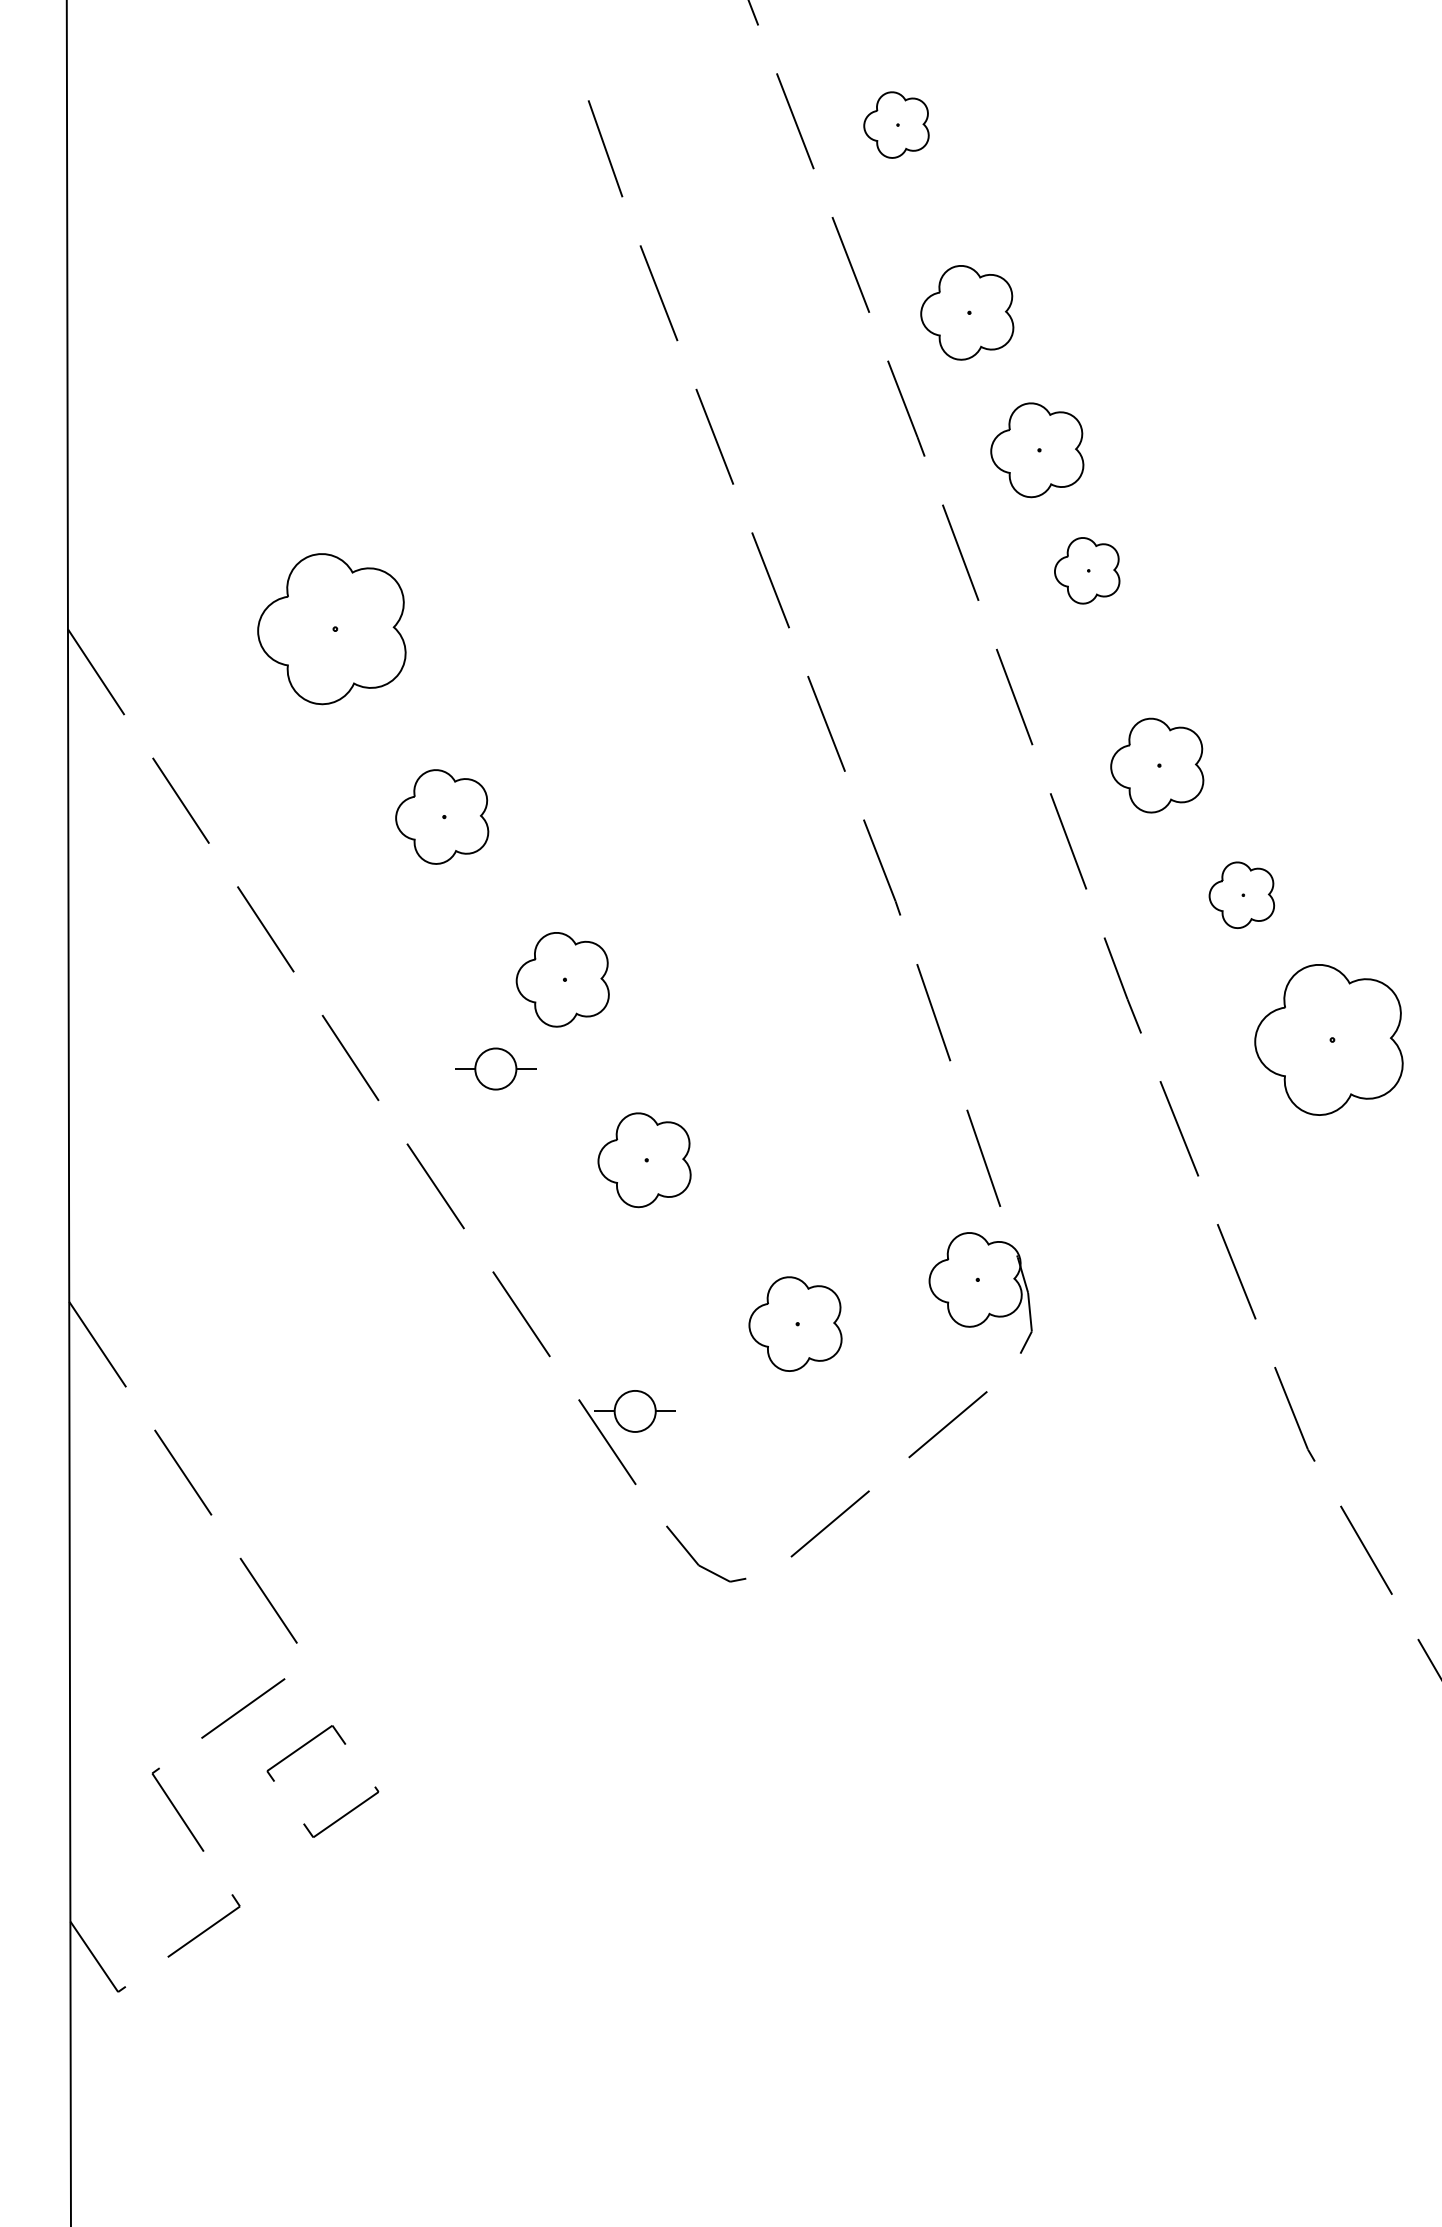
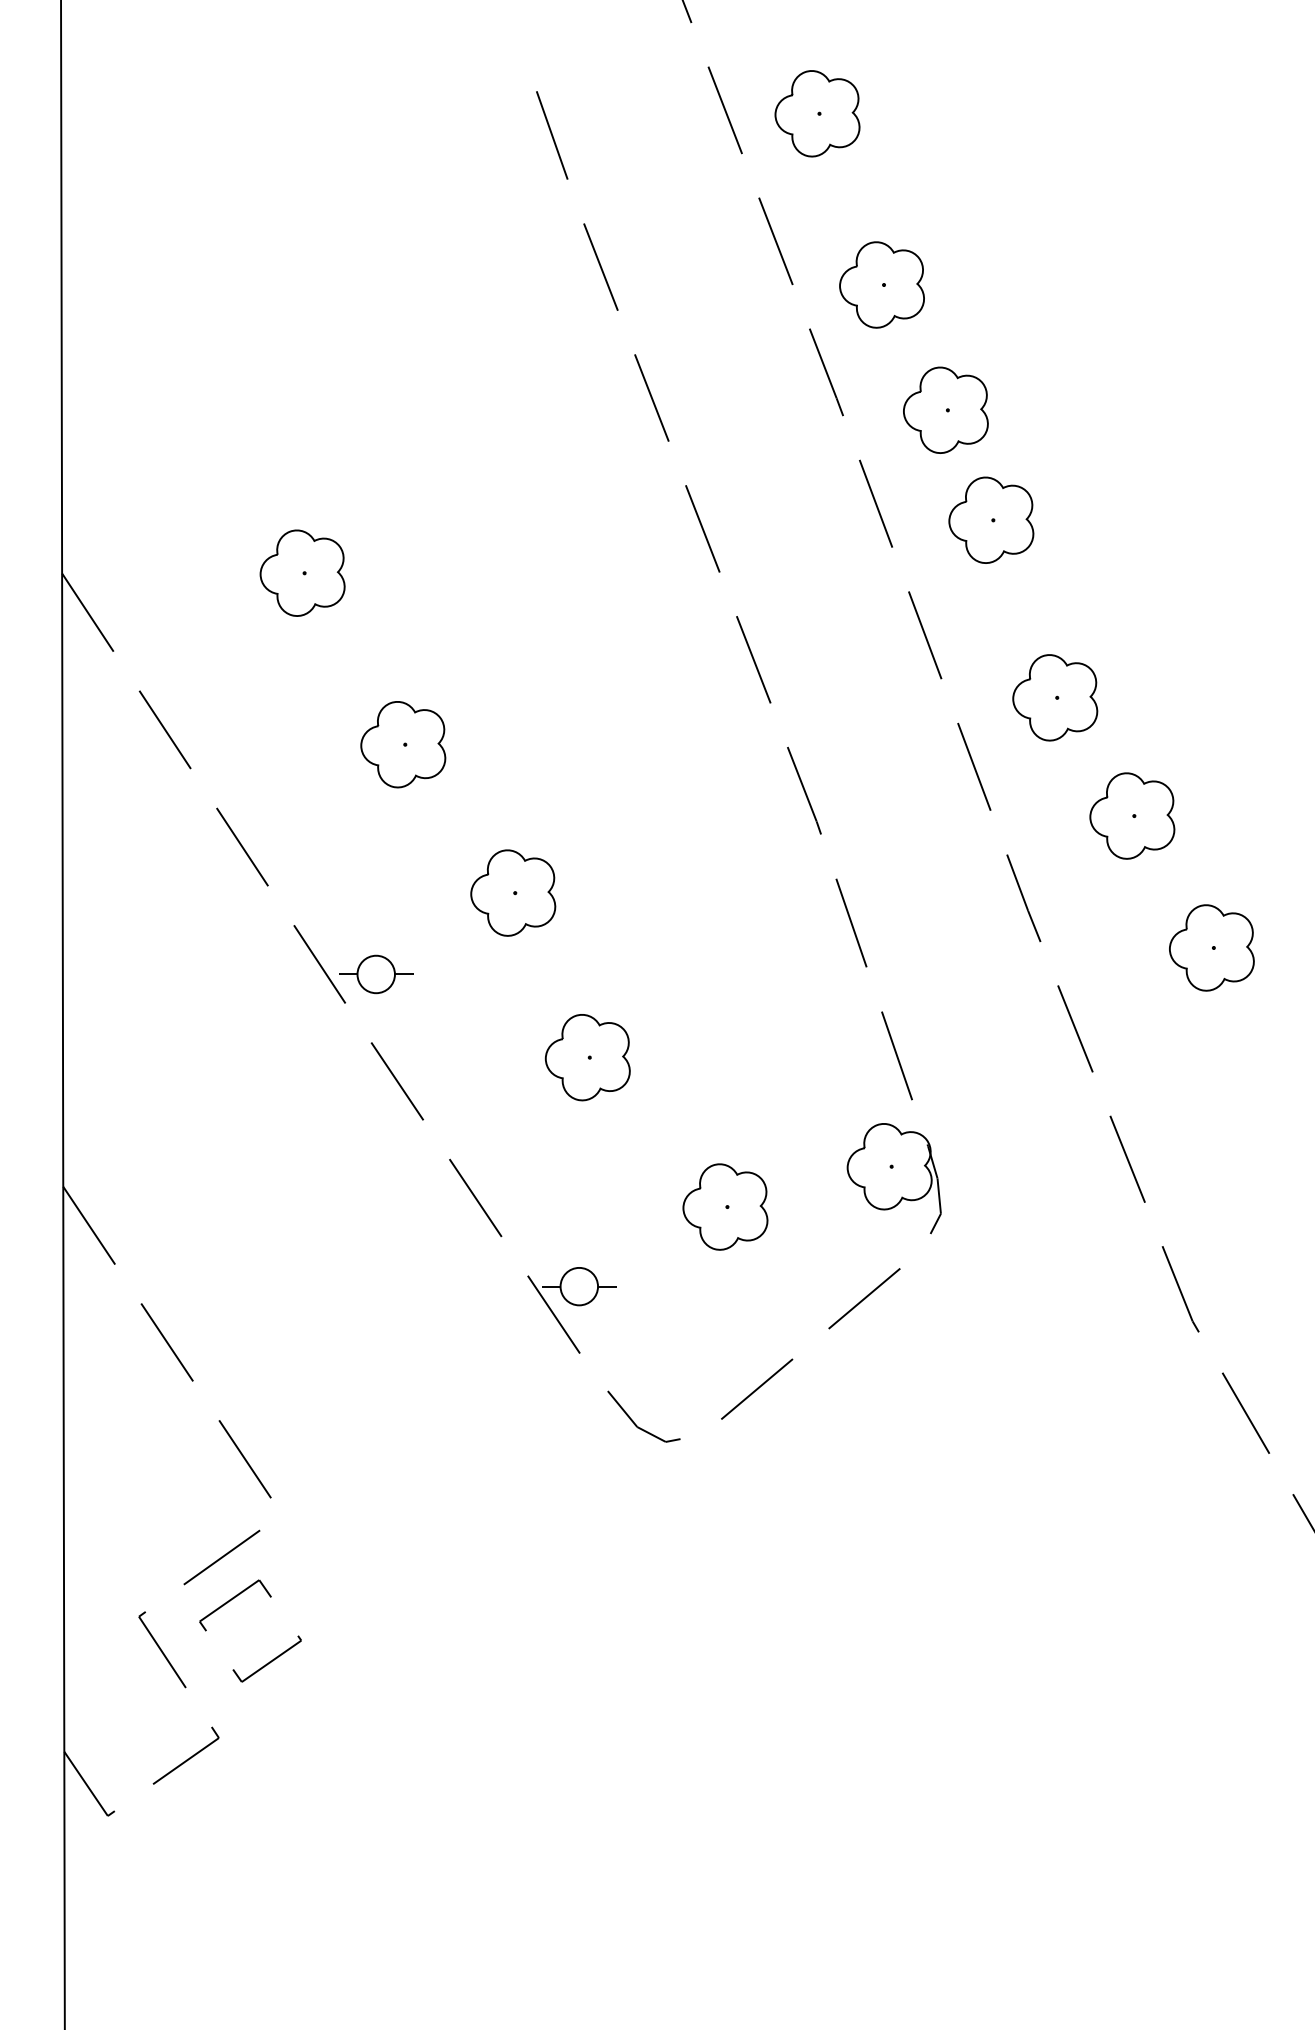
part: (896, 124) -> (817, 113), size x1.43
part: (1087, 570) -> (991, 519), size x1.43
part: (331, 628) -> (302, 572), size x0.62
part: (1241, 894) -> (1132, 815), size x1.43
part: (1328, 1039) -> (1211, 947), size x0.62
part: (496, 1069) -> (376, 974), moved
part: (300, 1749) -> (230, 1601), moved

